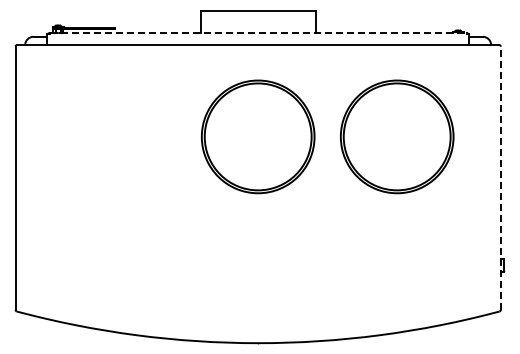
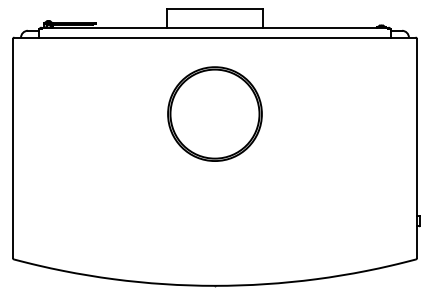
line: (258, 33) -> (215, 28), dashed -> solid
part: (396, 136) -> (330, 113), removed
line: (500, 178) -> (416, 148), dashed -> solid

